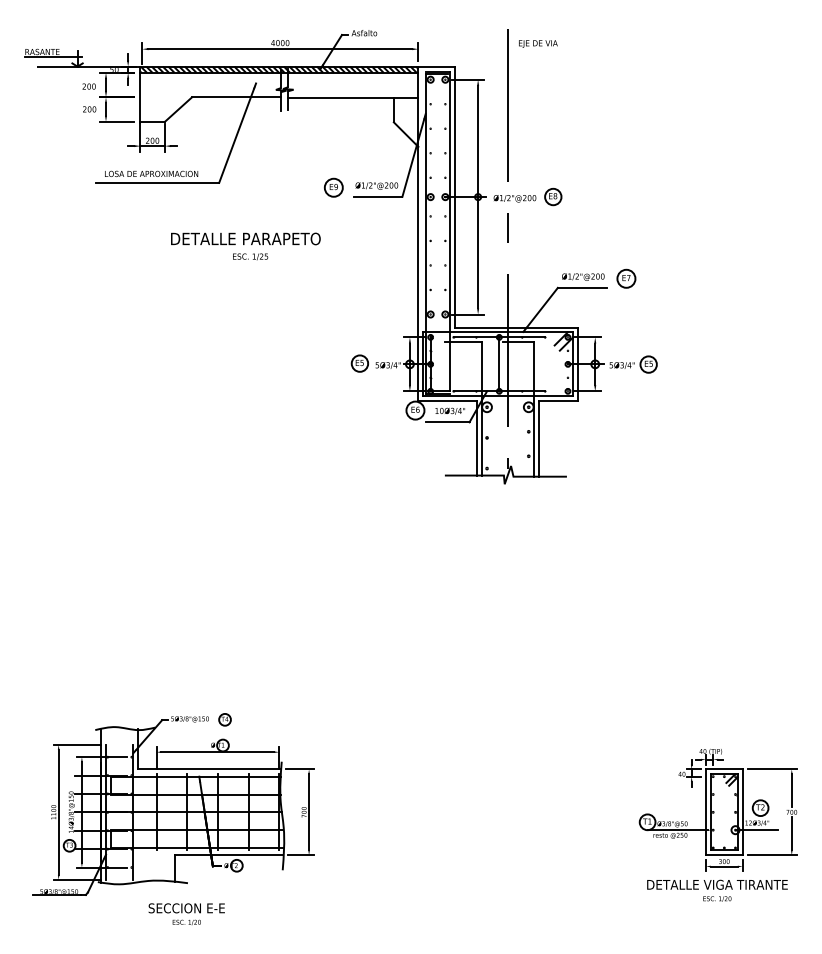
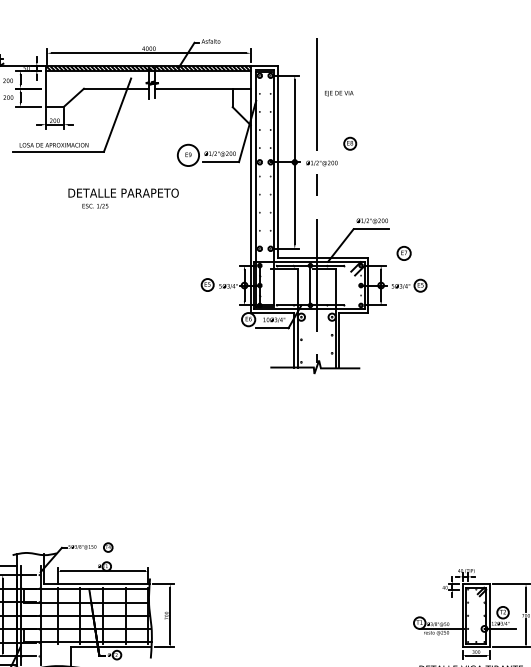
text: (538, 43) -> (339, 93), moved
circle: (333, 187) -> (188, 155), size x1.6
part: (553, 196) -> (350, 143), moved
text: (250, 256) -> (95, 206), moved
part: (626, 278) -> (404, 253), moved

